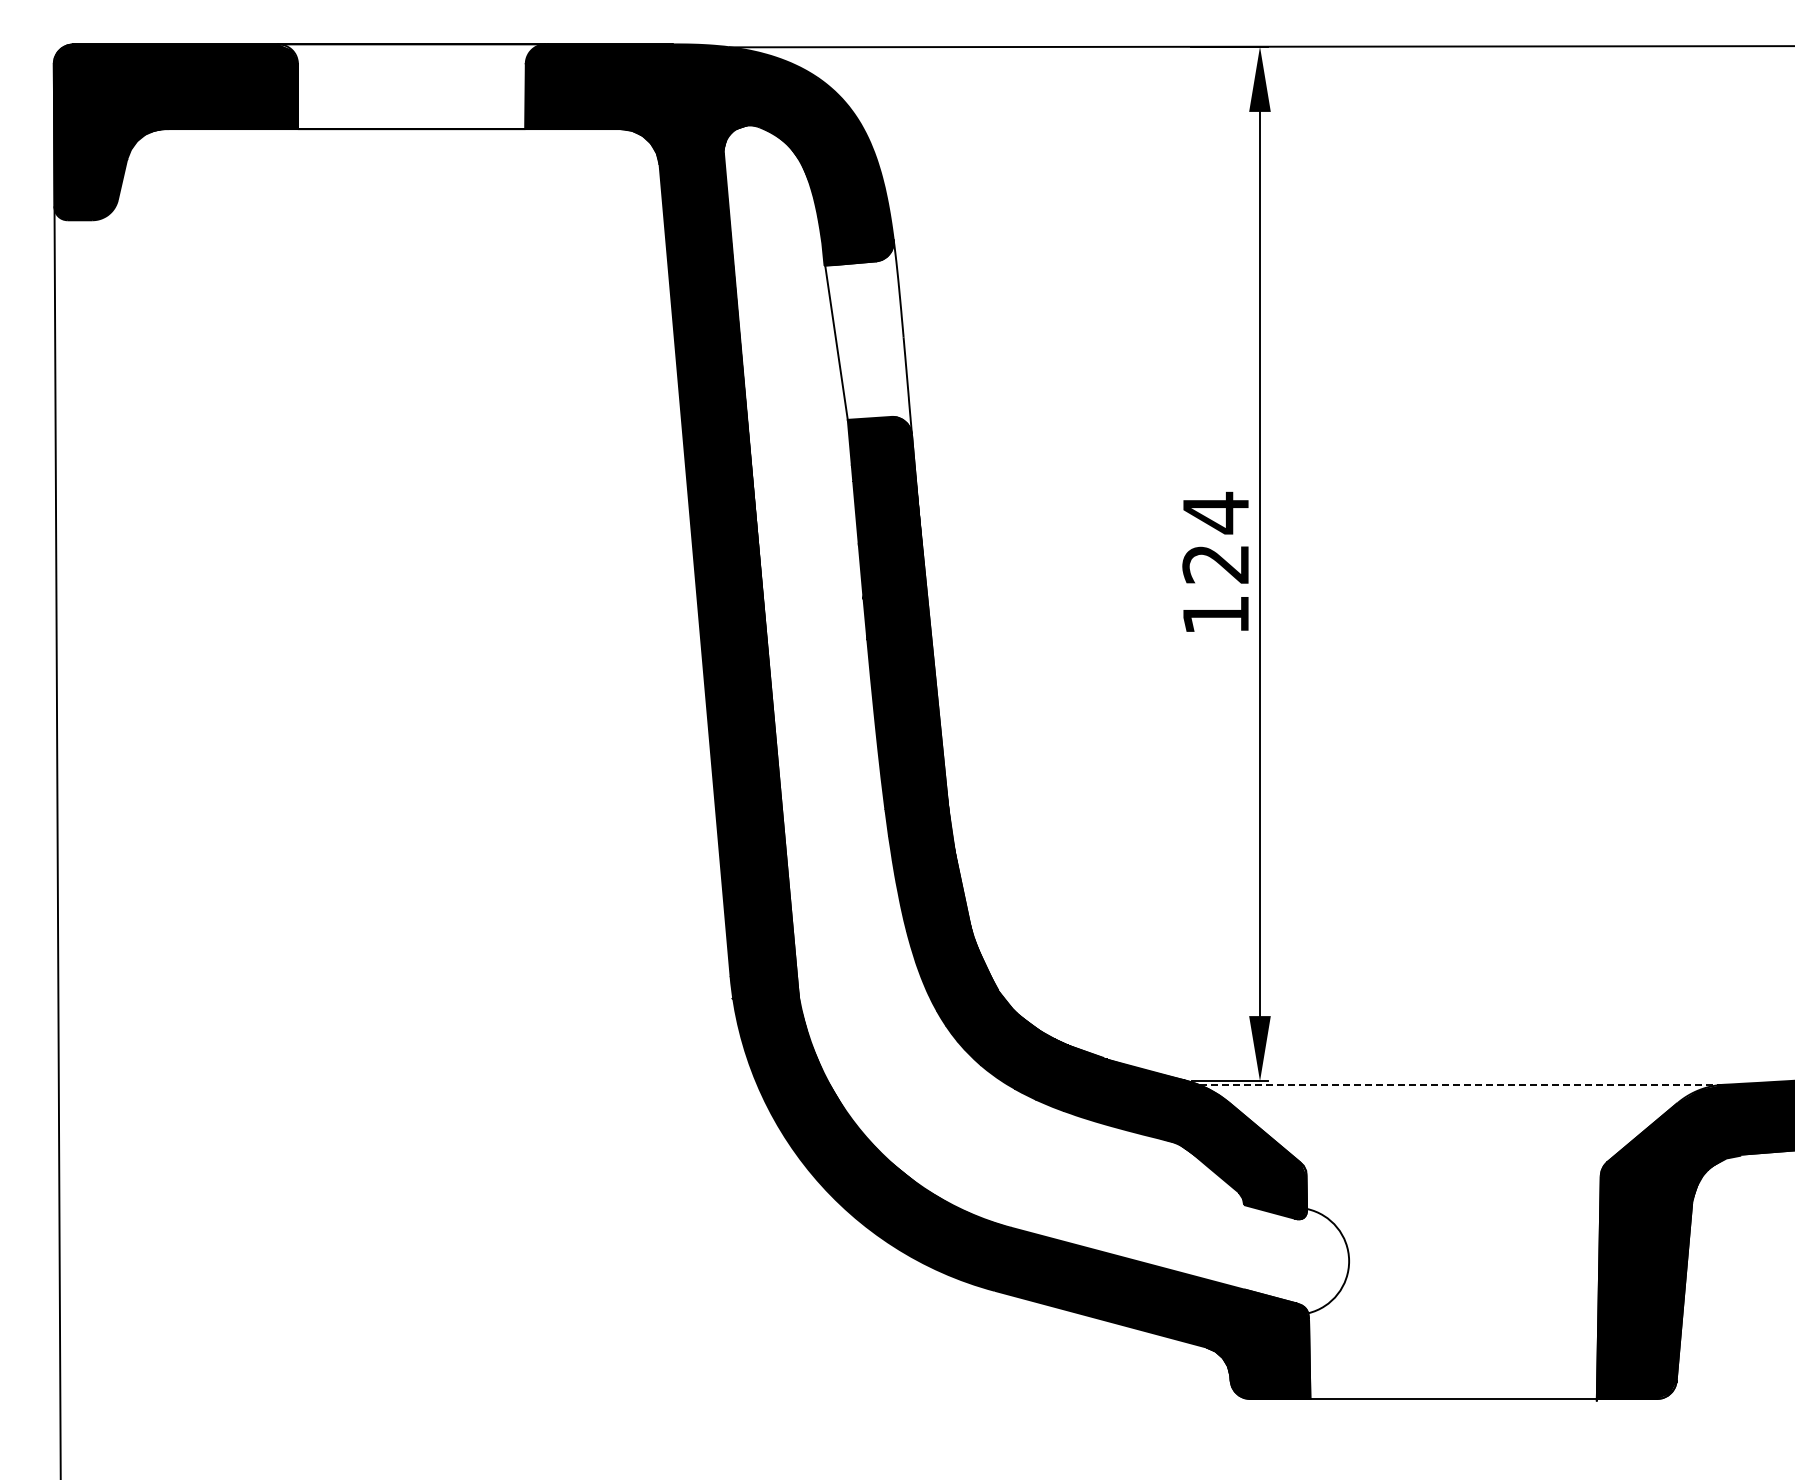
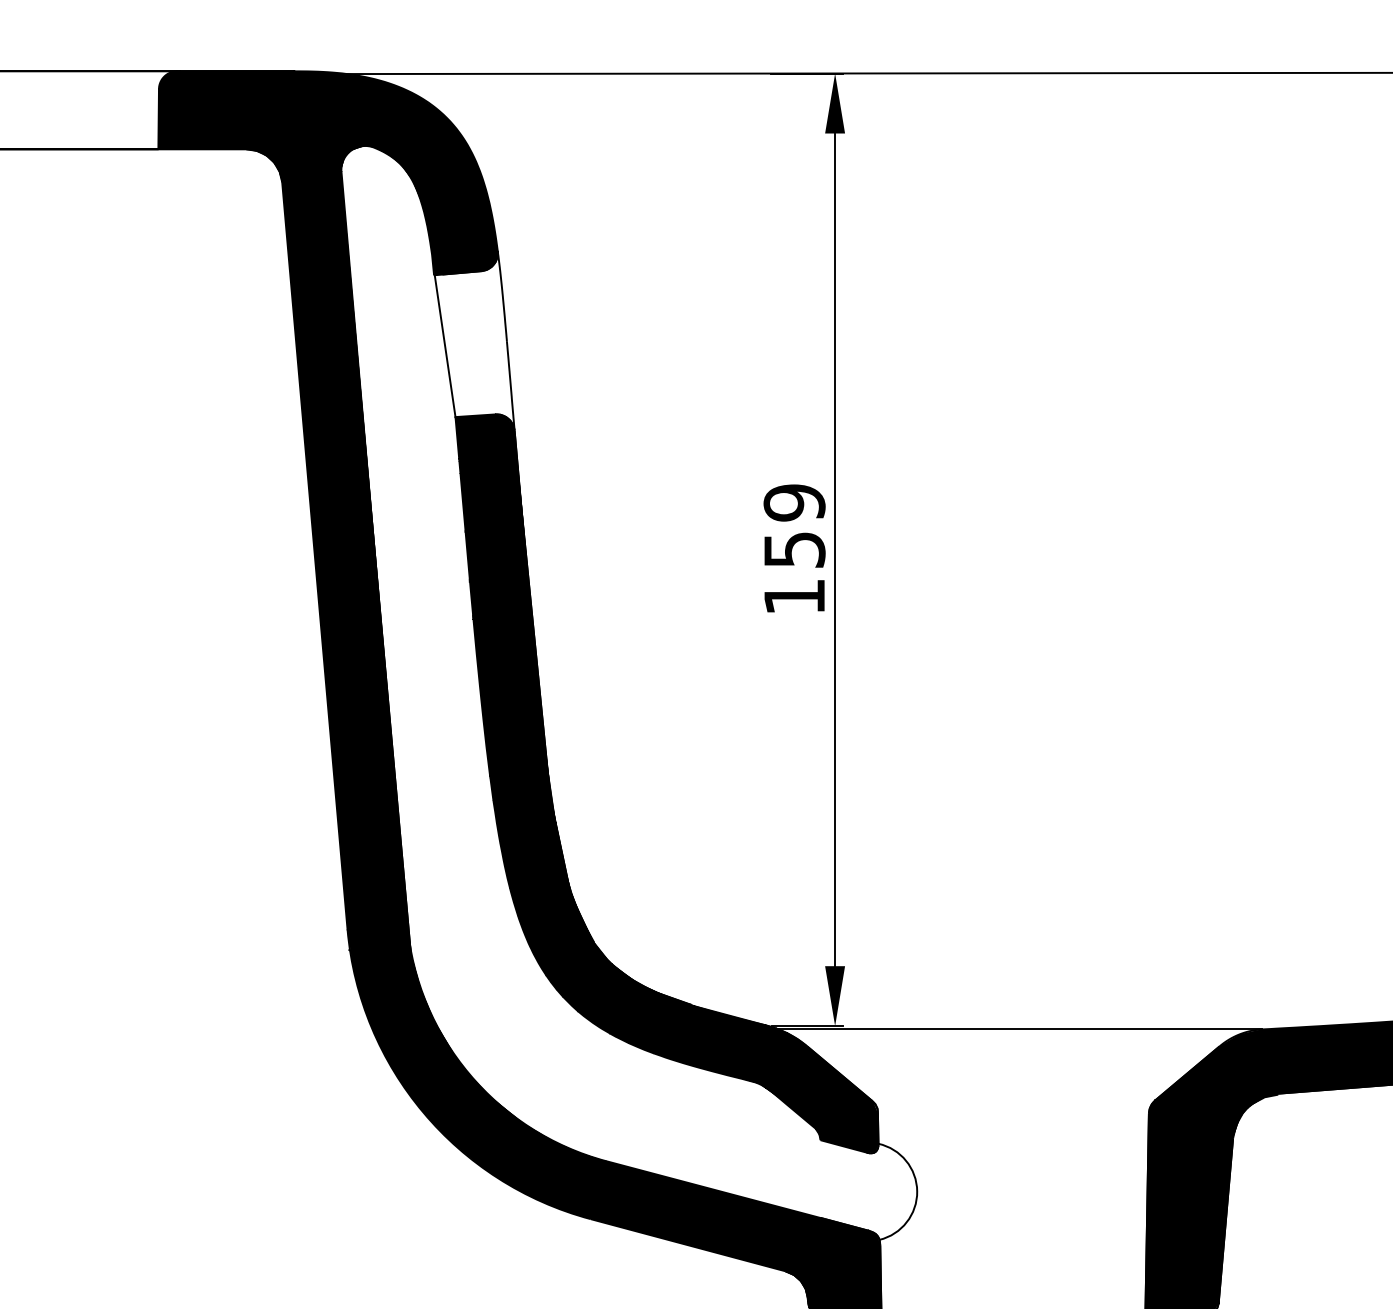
text: (1215, 537) -> (794, 525), 124 -> 159
line: (1461, 1084) -> (1020, 1029), dashed -> solid

